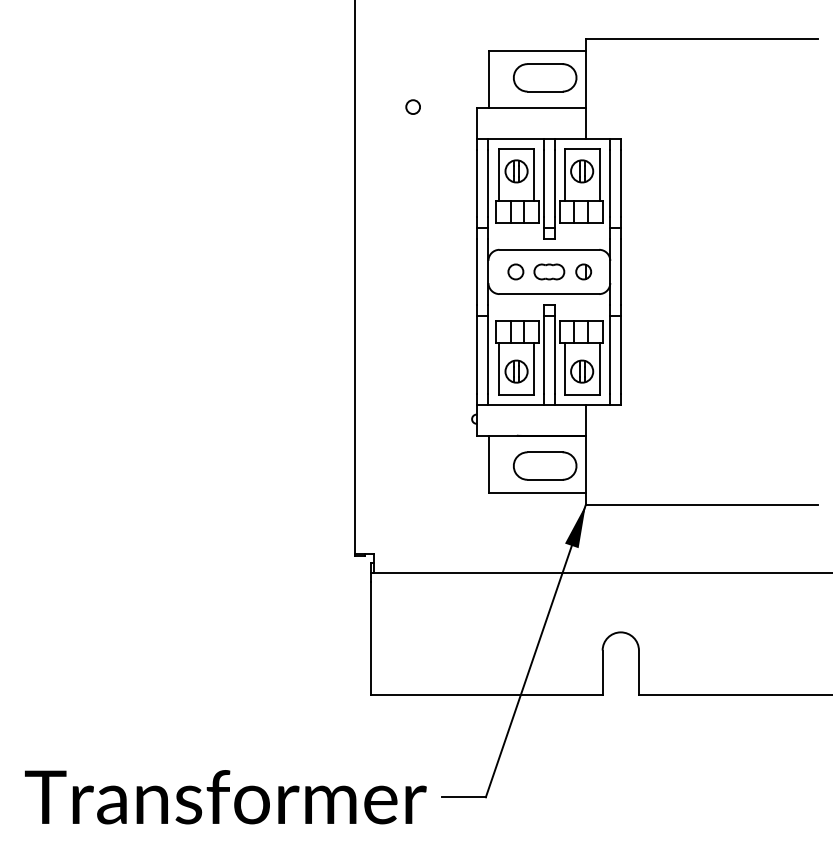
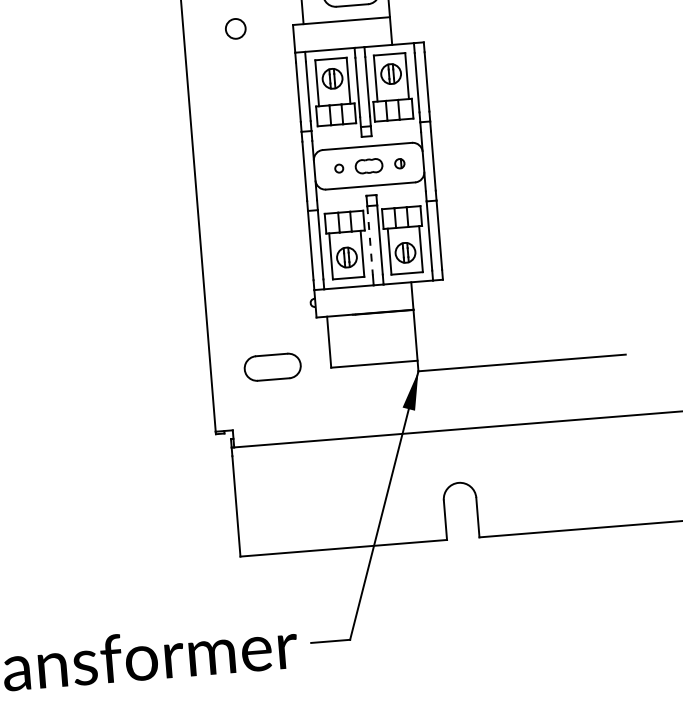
circle: (412, 106) -> (235, 28), size x1.6
circle: (515, 271) -> (338, 168), size x0.6
part: (583, 271) -> (399, 163), size x0.7
line: (543, 355) -> (369, 241), solid -> dashed
part: (545, 465) -> (273, 366), moved

